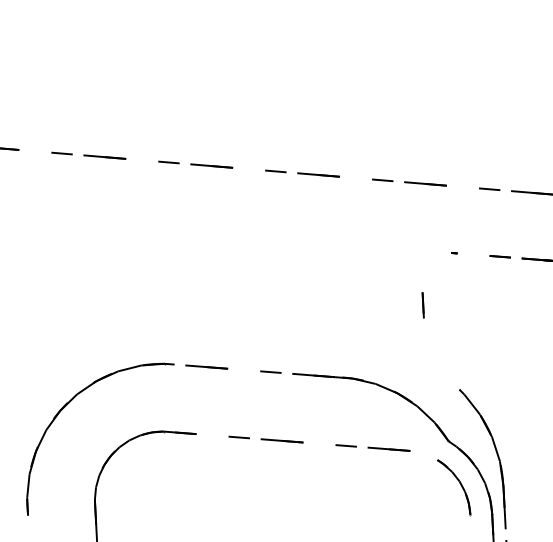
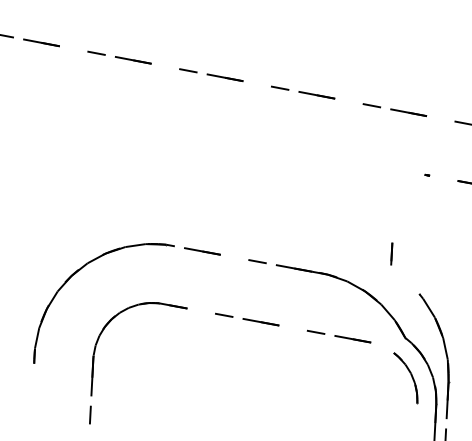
line: (422, 305) -> (391, 254), moved

